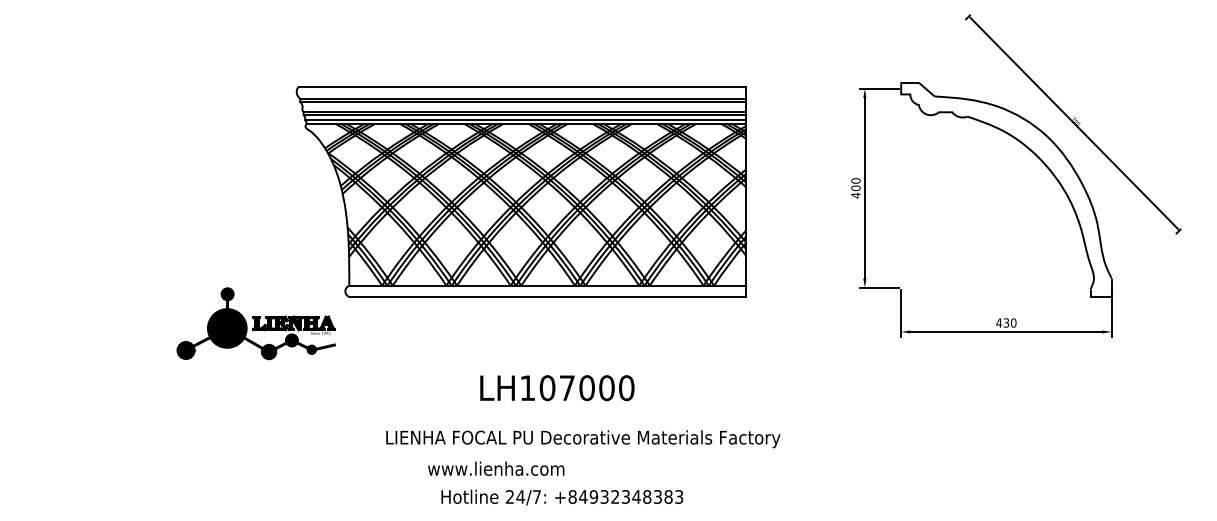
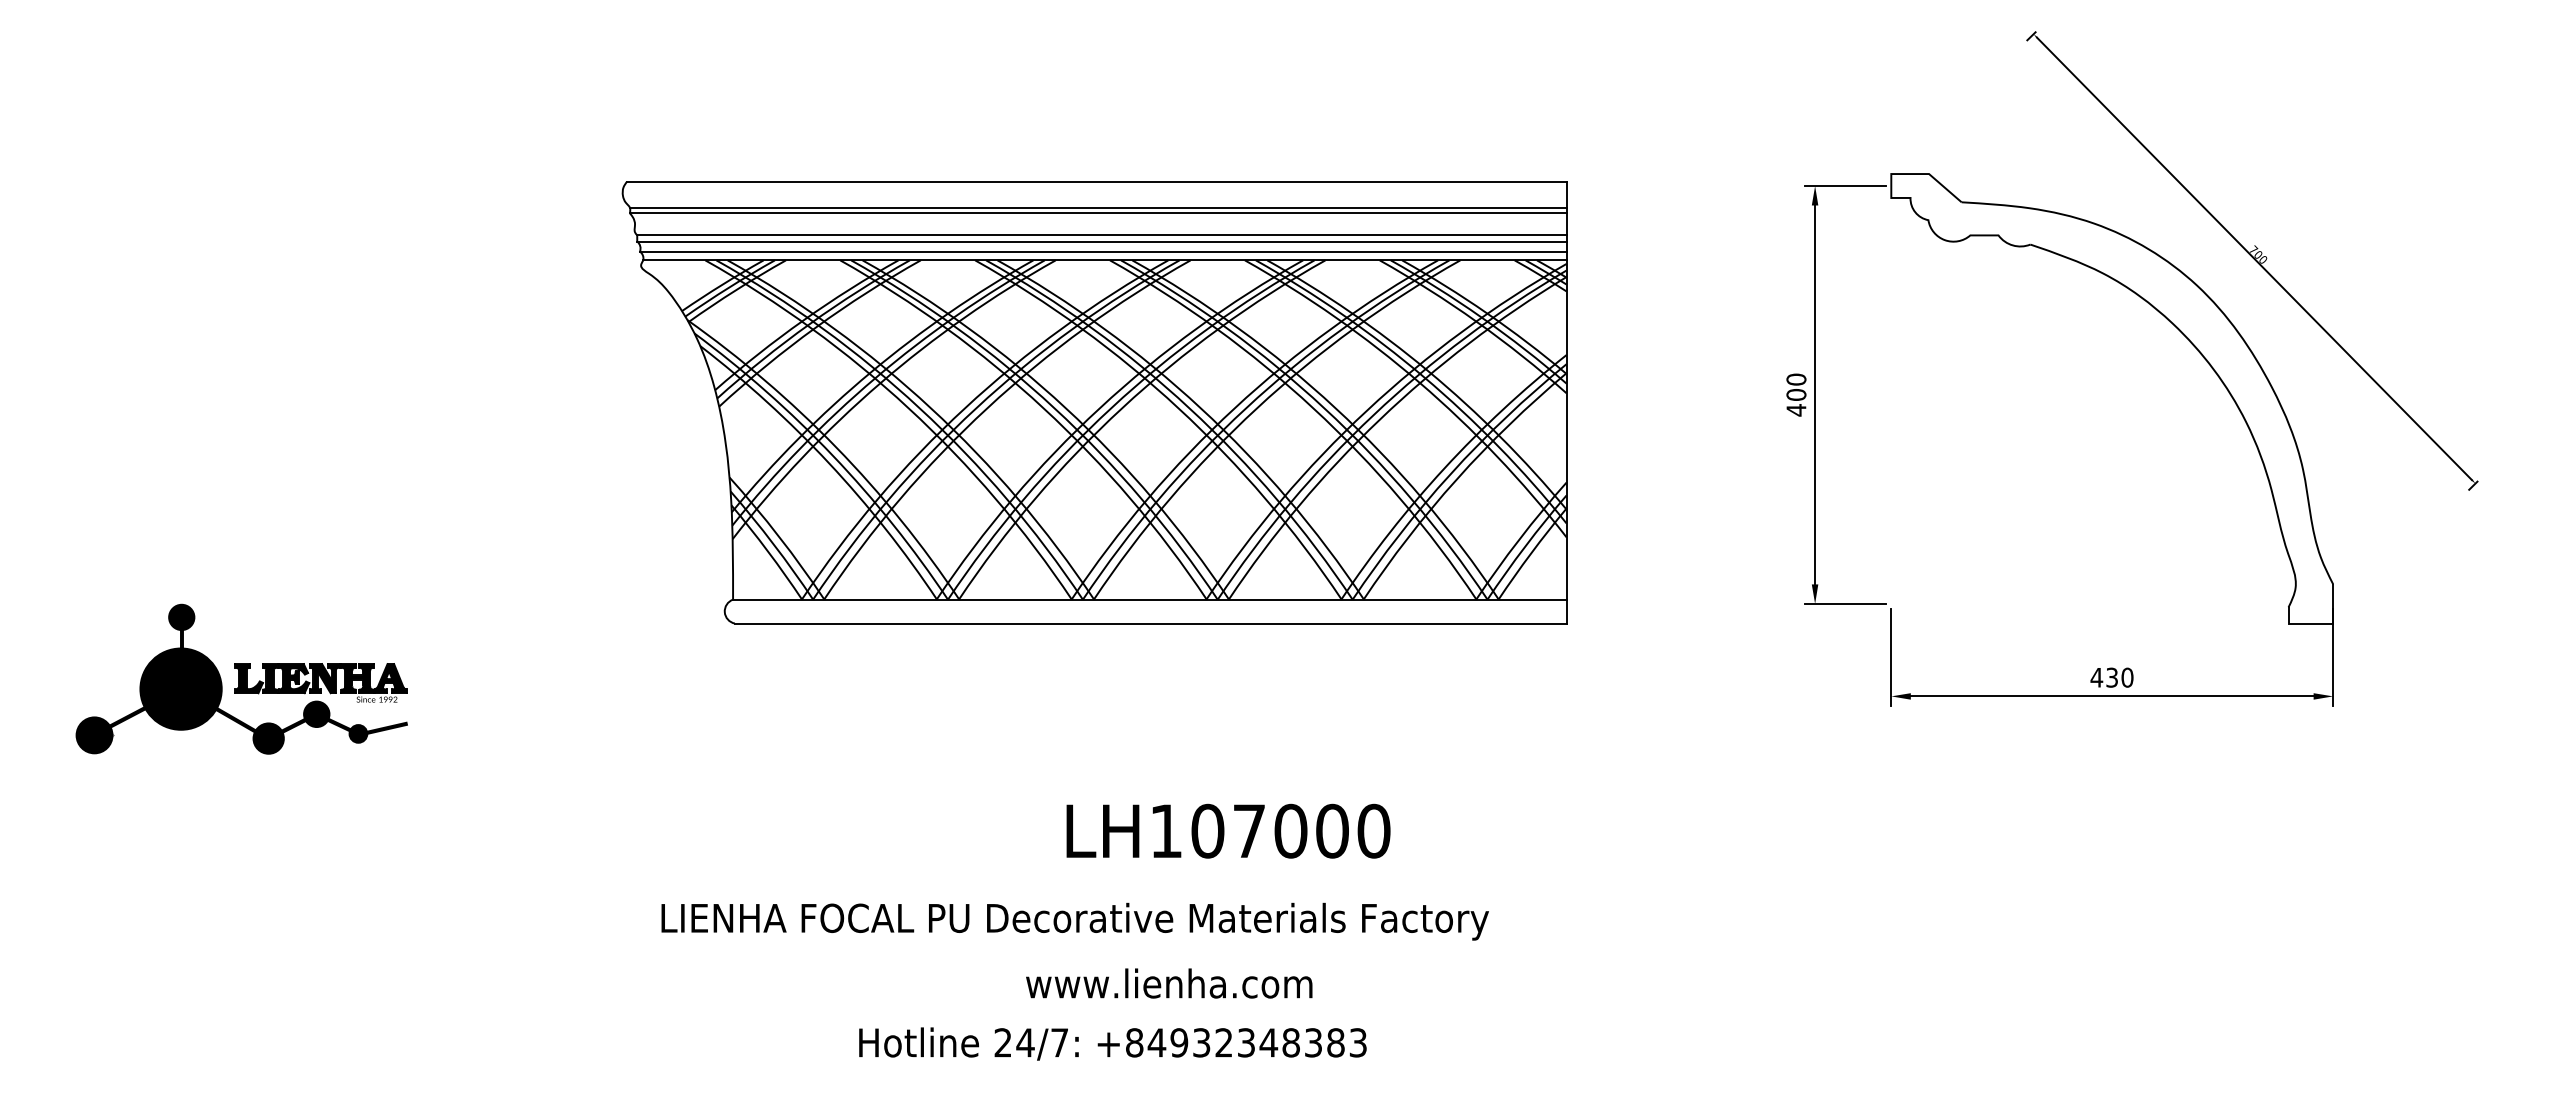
part: (255, 323) -> (240, 678), moved
text: (557, 388) -> (1228, 831), moved
text: (583, 439) -> (1075, 922), moved
text: (496, 468) -> (1169, 983), moved
text: (562, 497) -> (1113, 1043), moved

